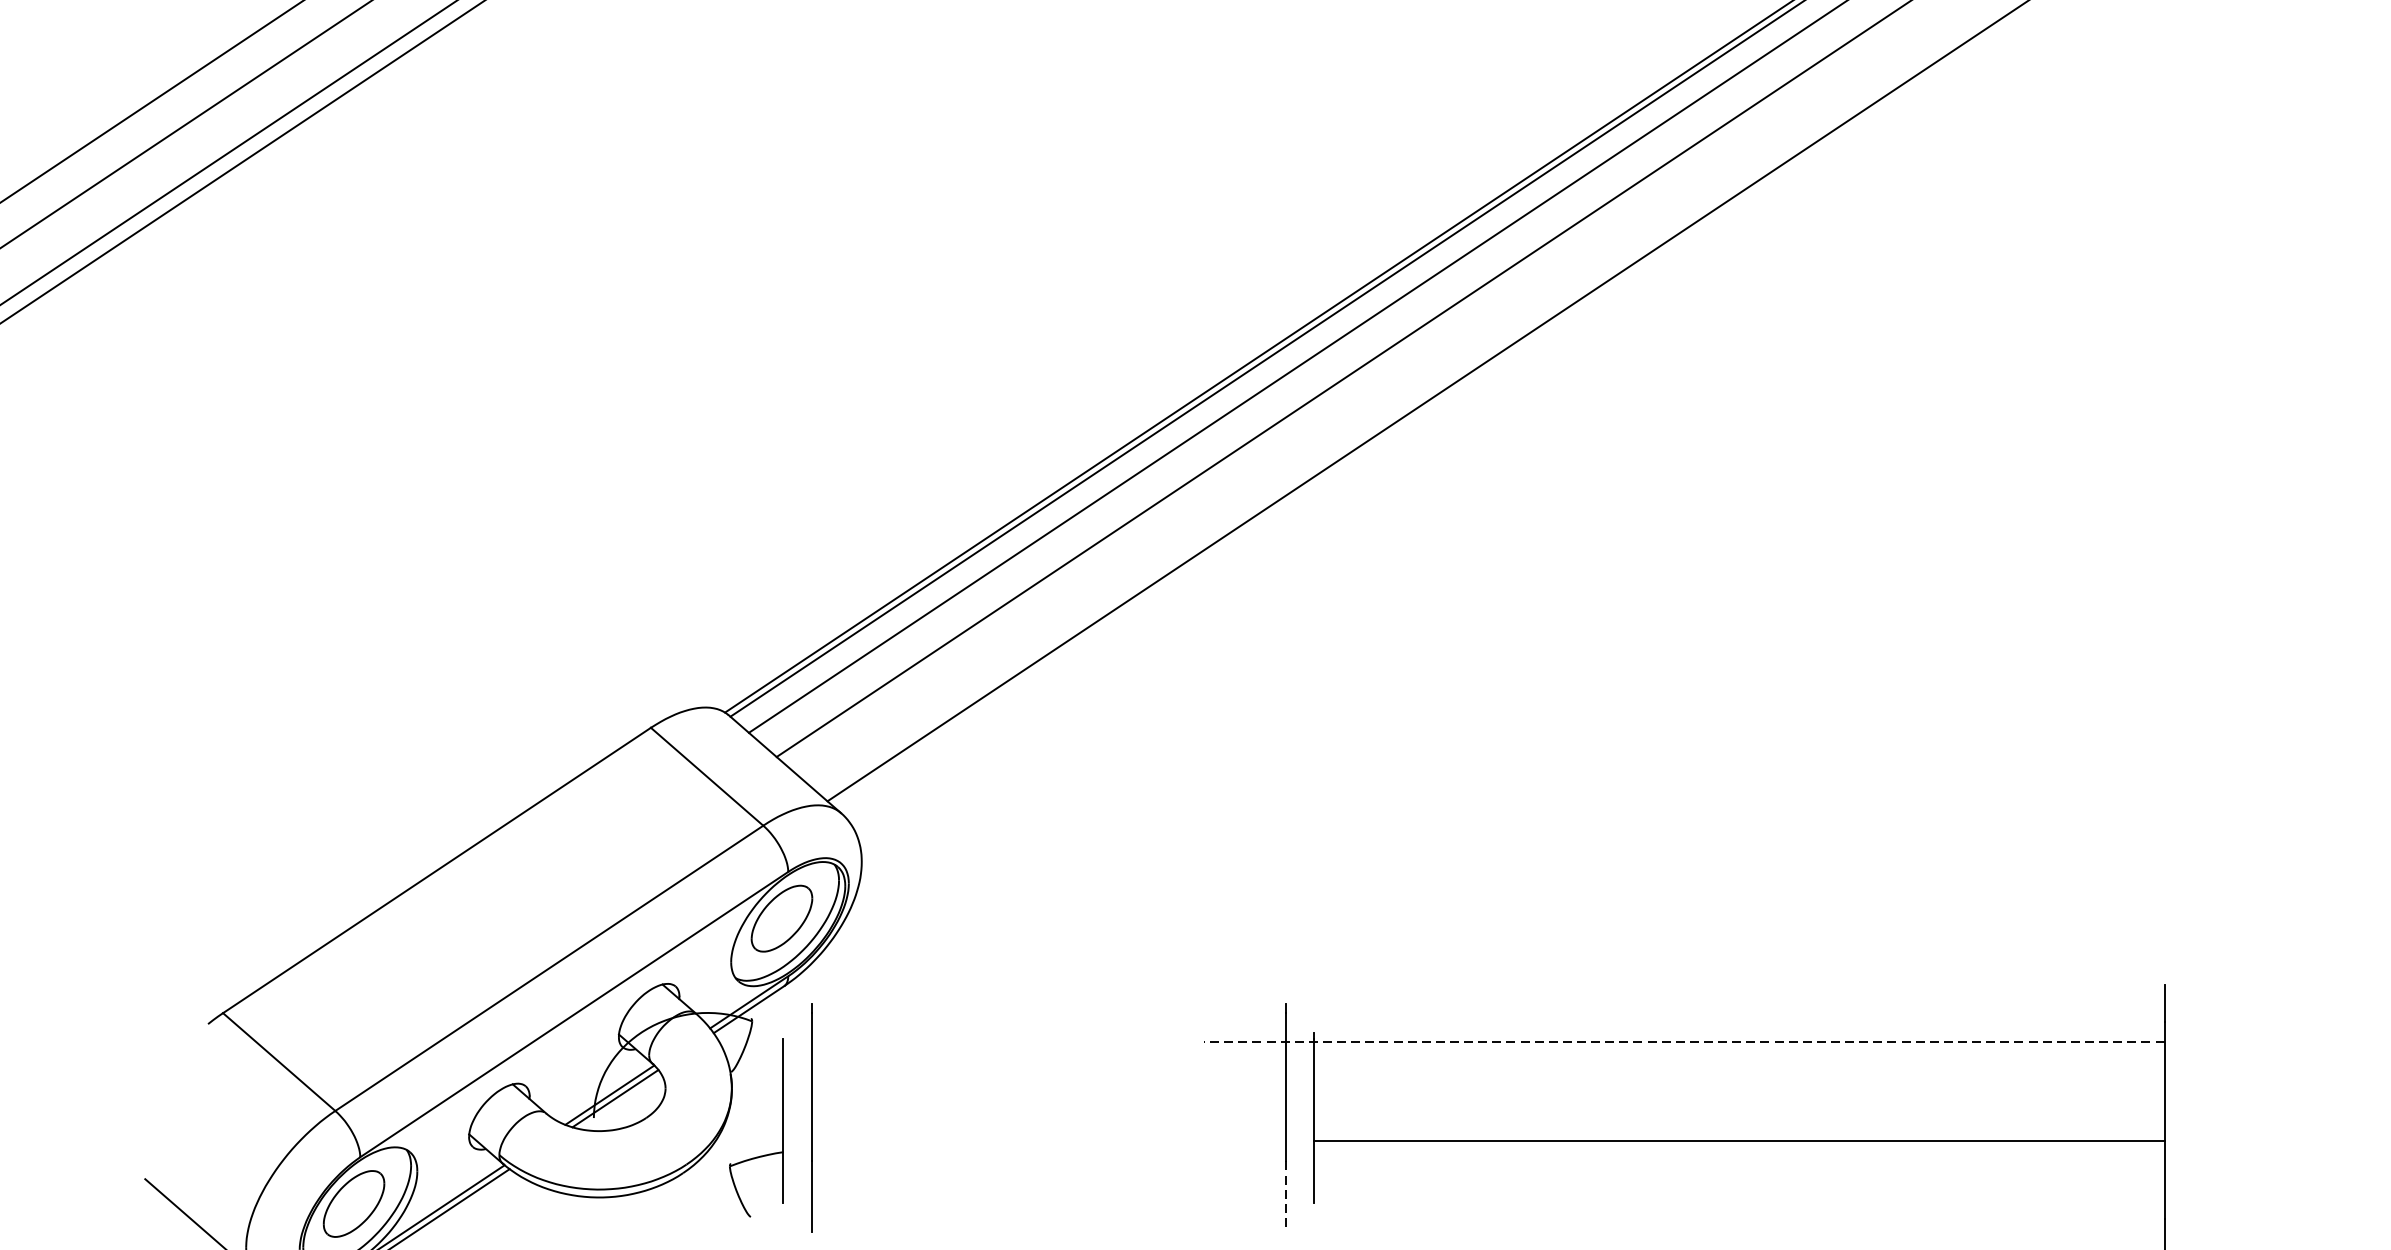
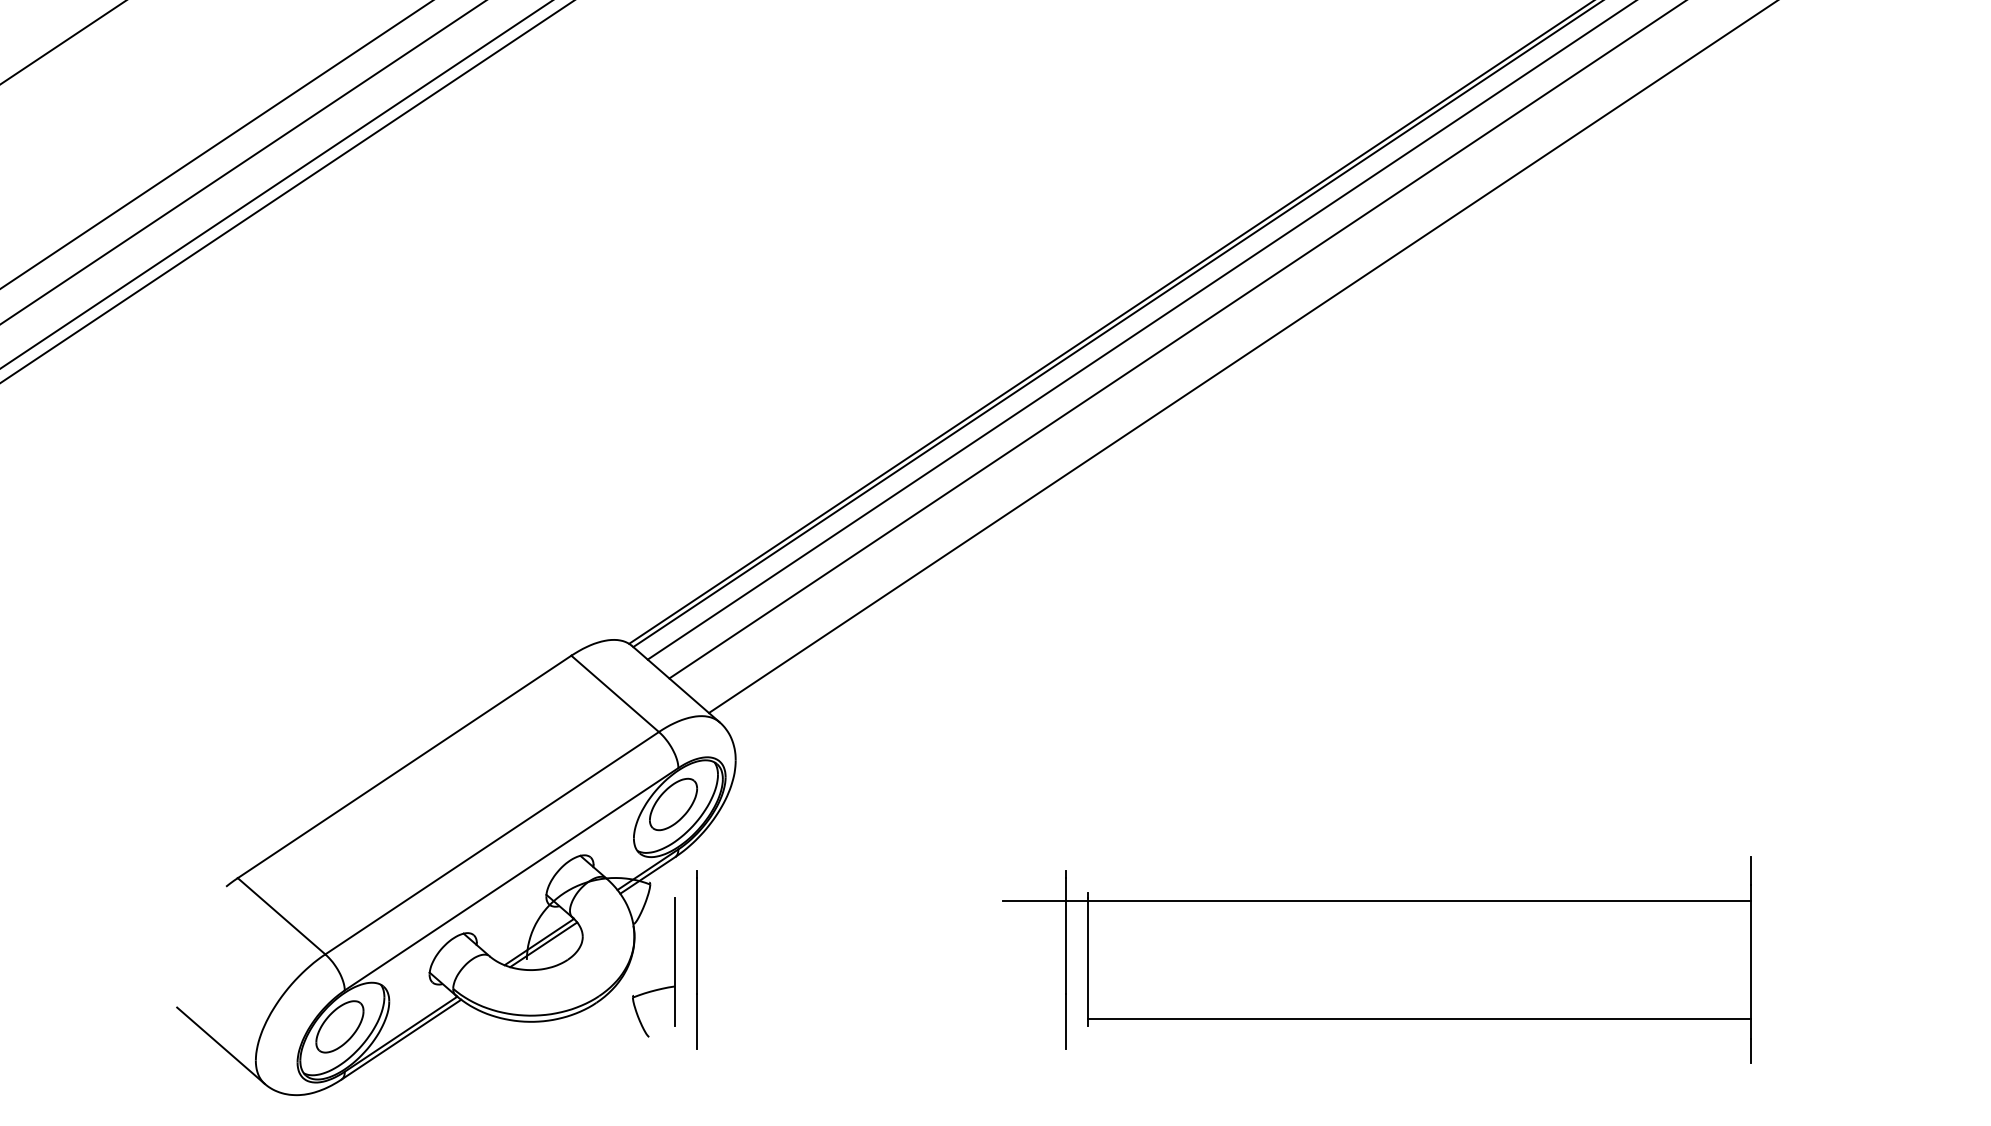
line: (1683, 1041) -> (1376, 900), dashed -> solid
line: (1738, 1141) -> (1419, 1019), moved
line: (1286, 1197) -> (1066, 1021), dashed -> solid

